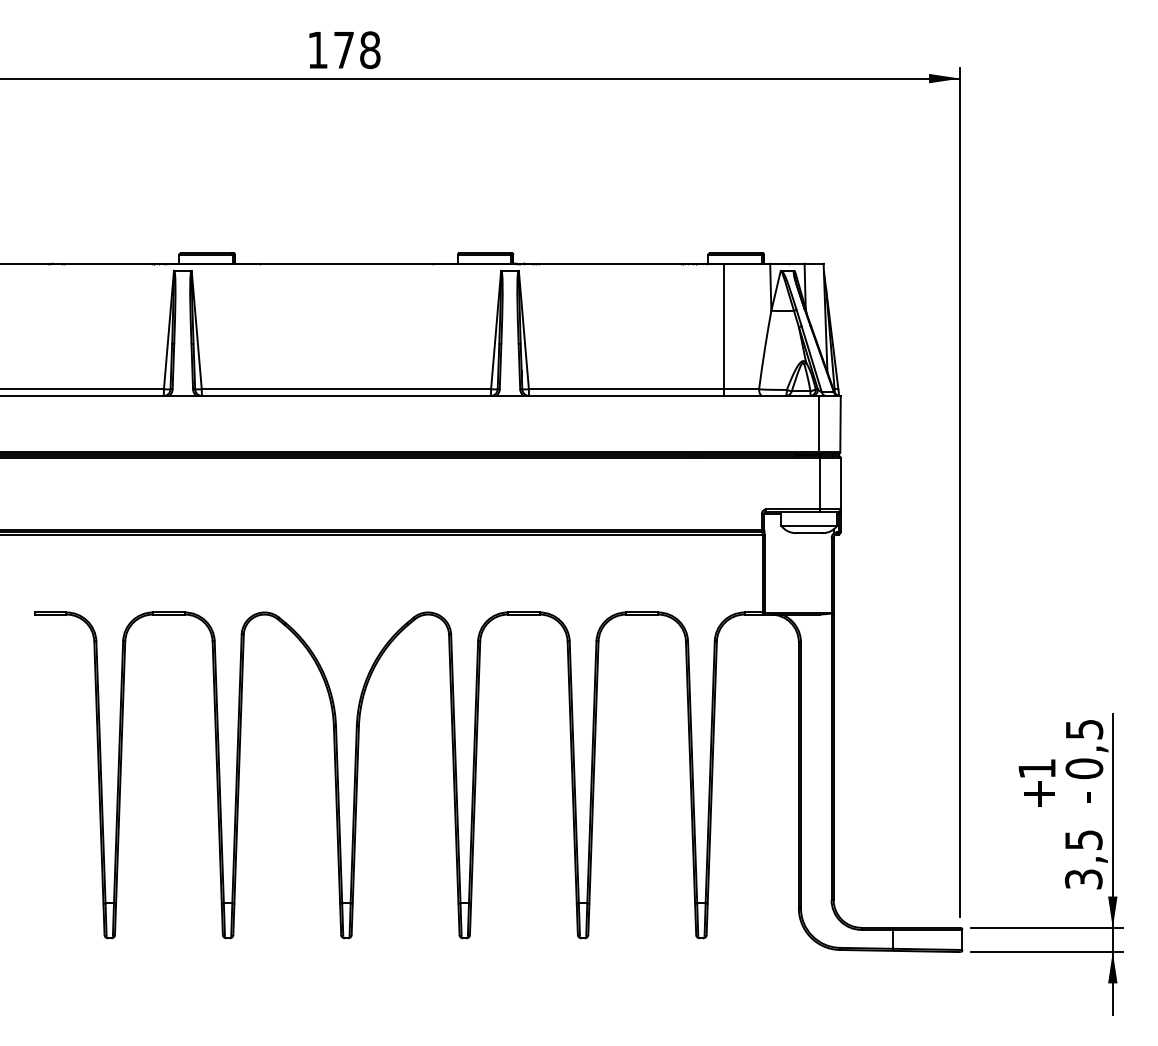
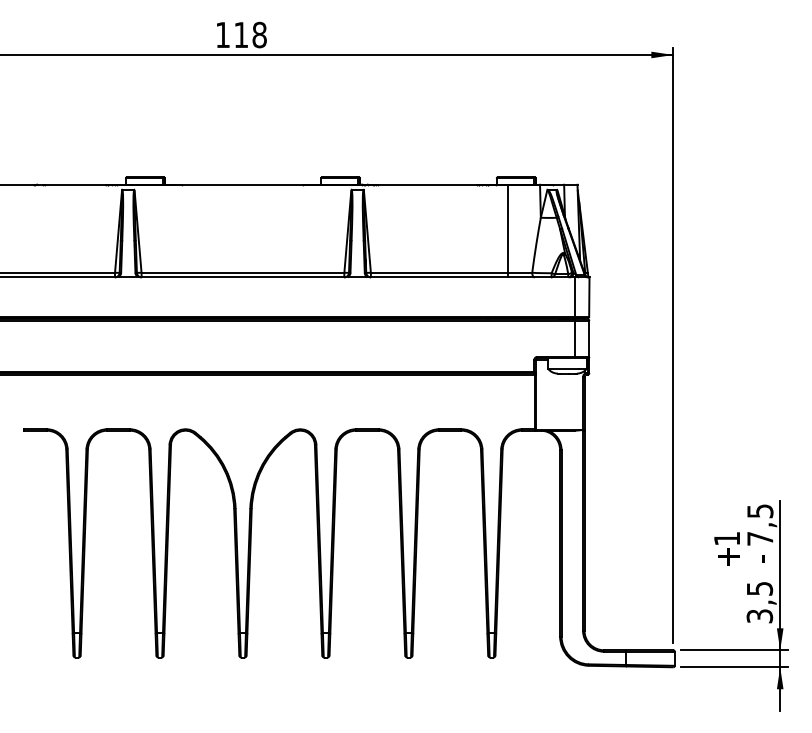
text: (343, 50) -> (240, 35), 178 -> 118
text: (1084, 768) -> (760, 538), 0,5 -> 7,5

